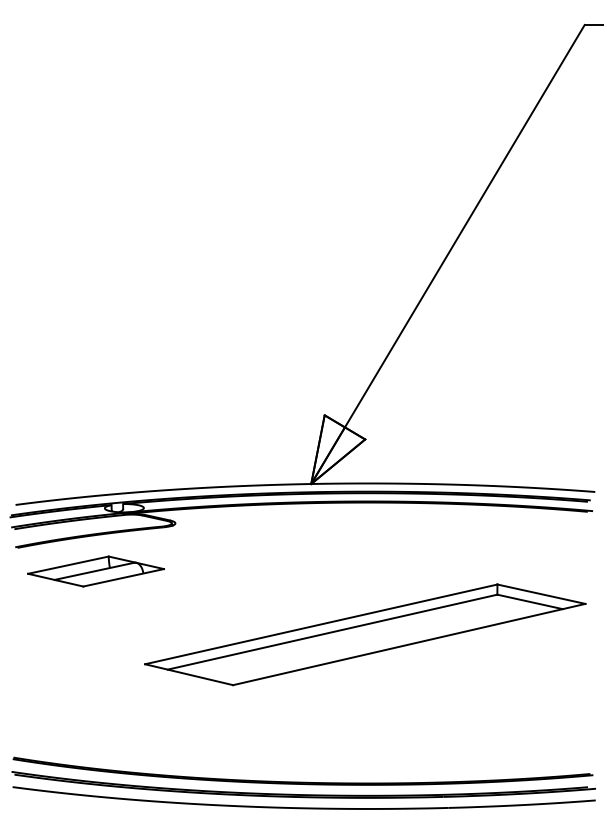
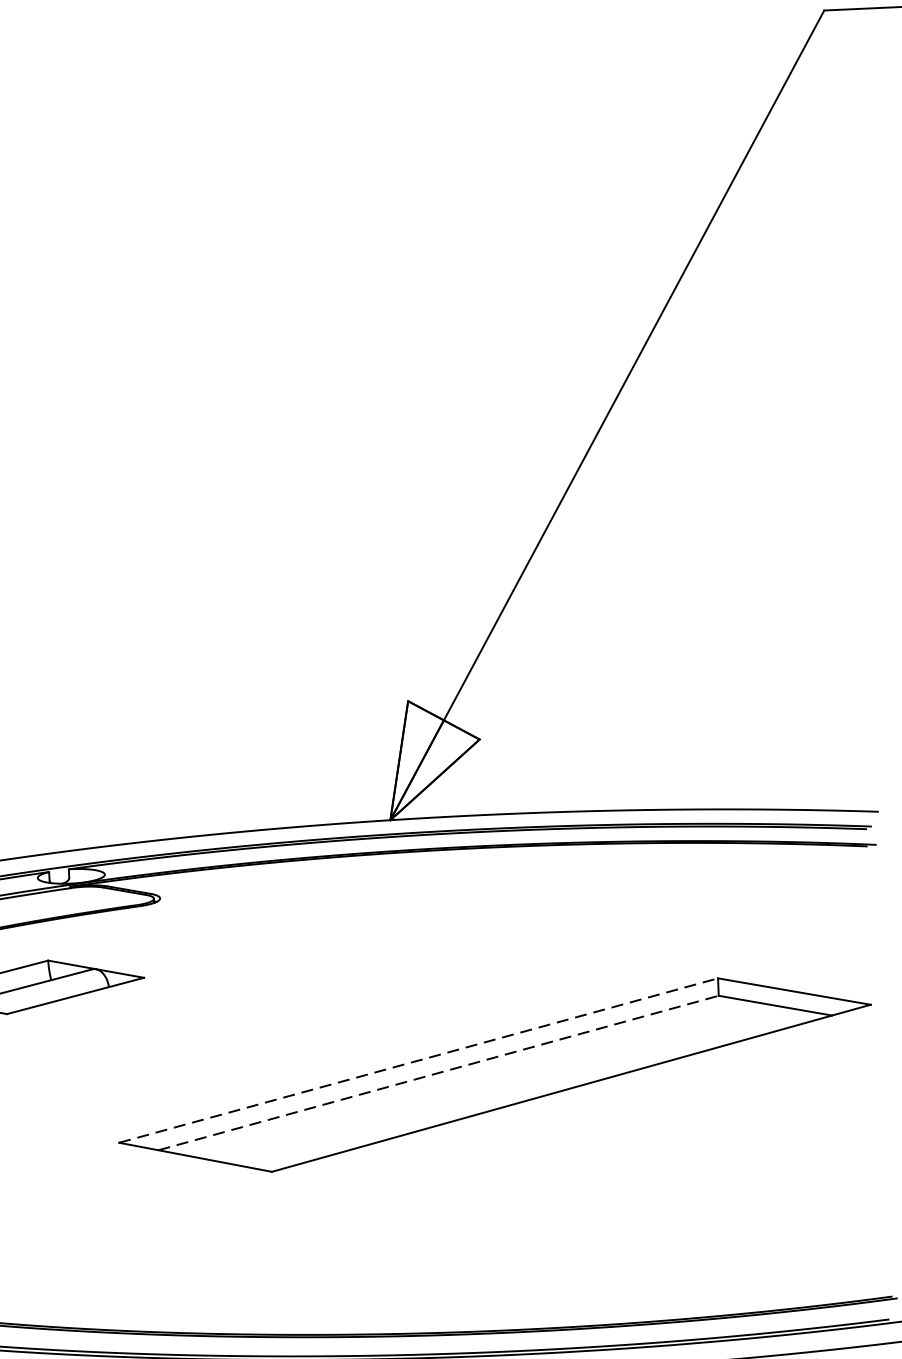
line: (321, 624) -> (418, 1060), solid -> dashed
line: (333, 632) -> (440, 1073), solid -> dashed

